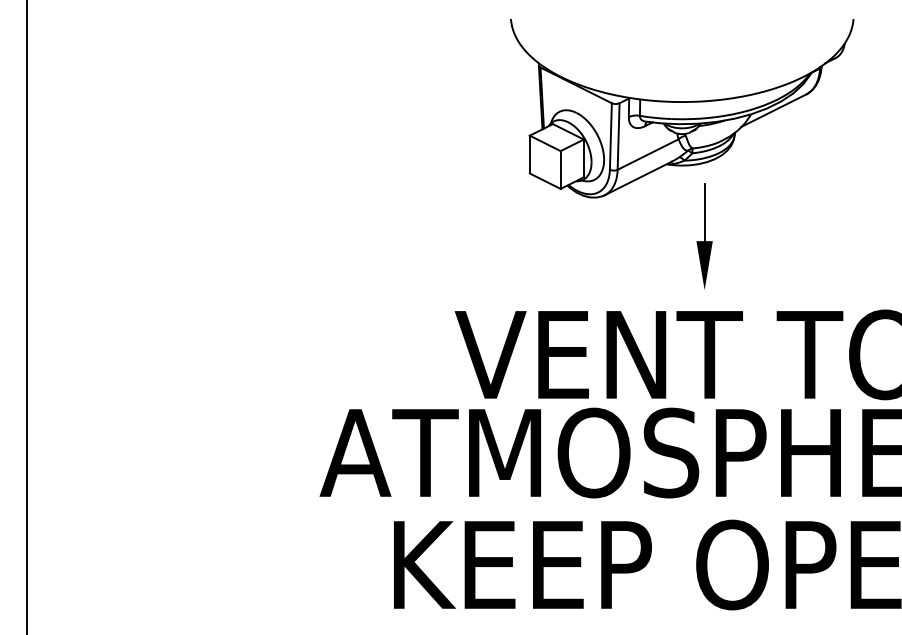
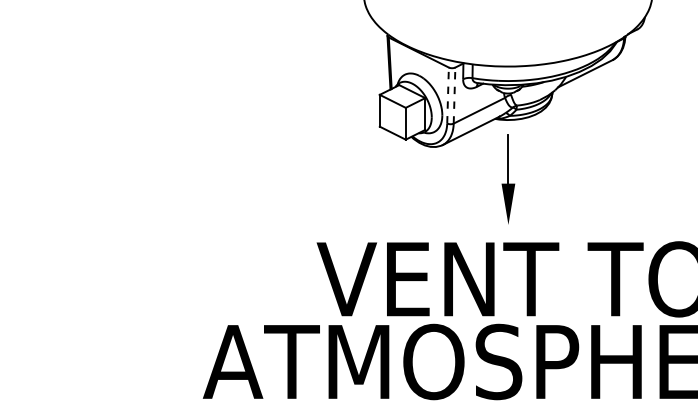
line: (610, 135) -> (447, 94), solid -> dashed
line: (618, 136) -> (454, 95), solid -> dashed
part: (704, 236) -> (508, 179), moved

